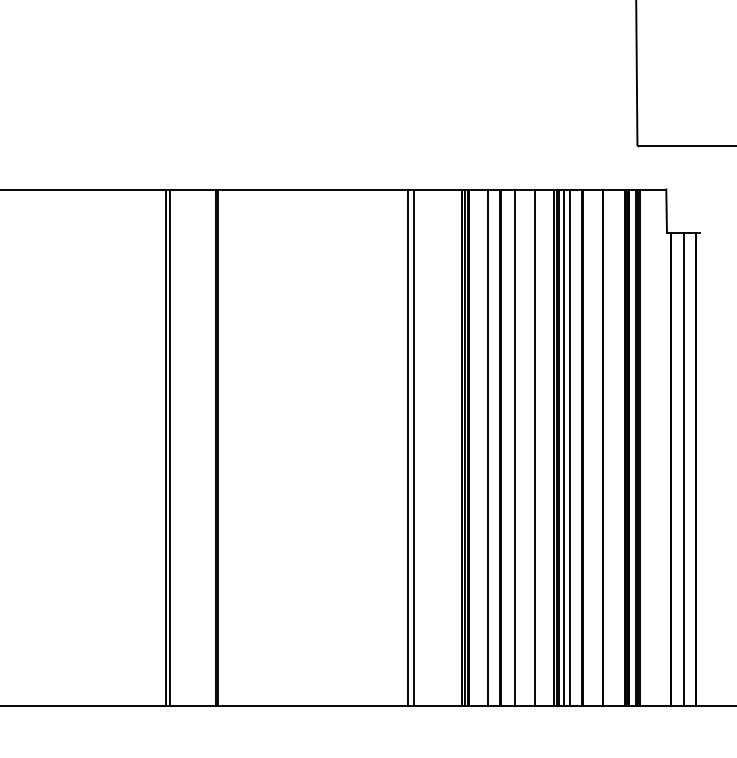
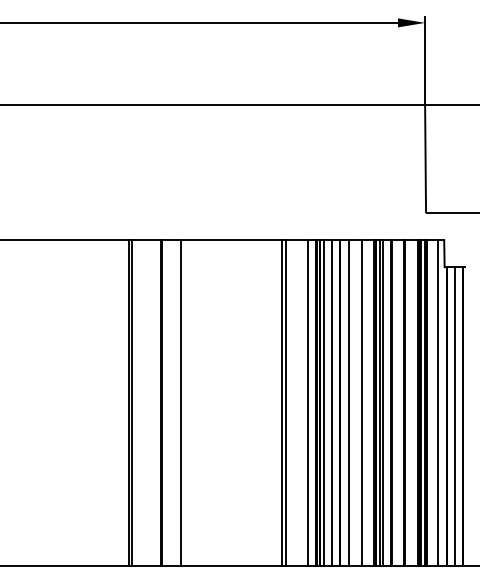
line: (247, 447) -> (180, 402), added
line: (449, 447) -> (307, 402), added
line: (474, 447) -> (323, 402), added
line: (655, 447) -> (437, 402), added

